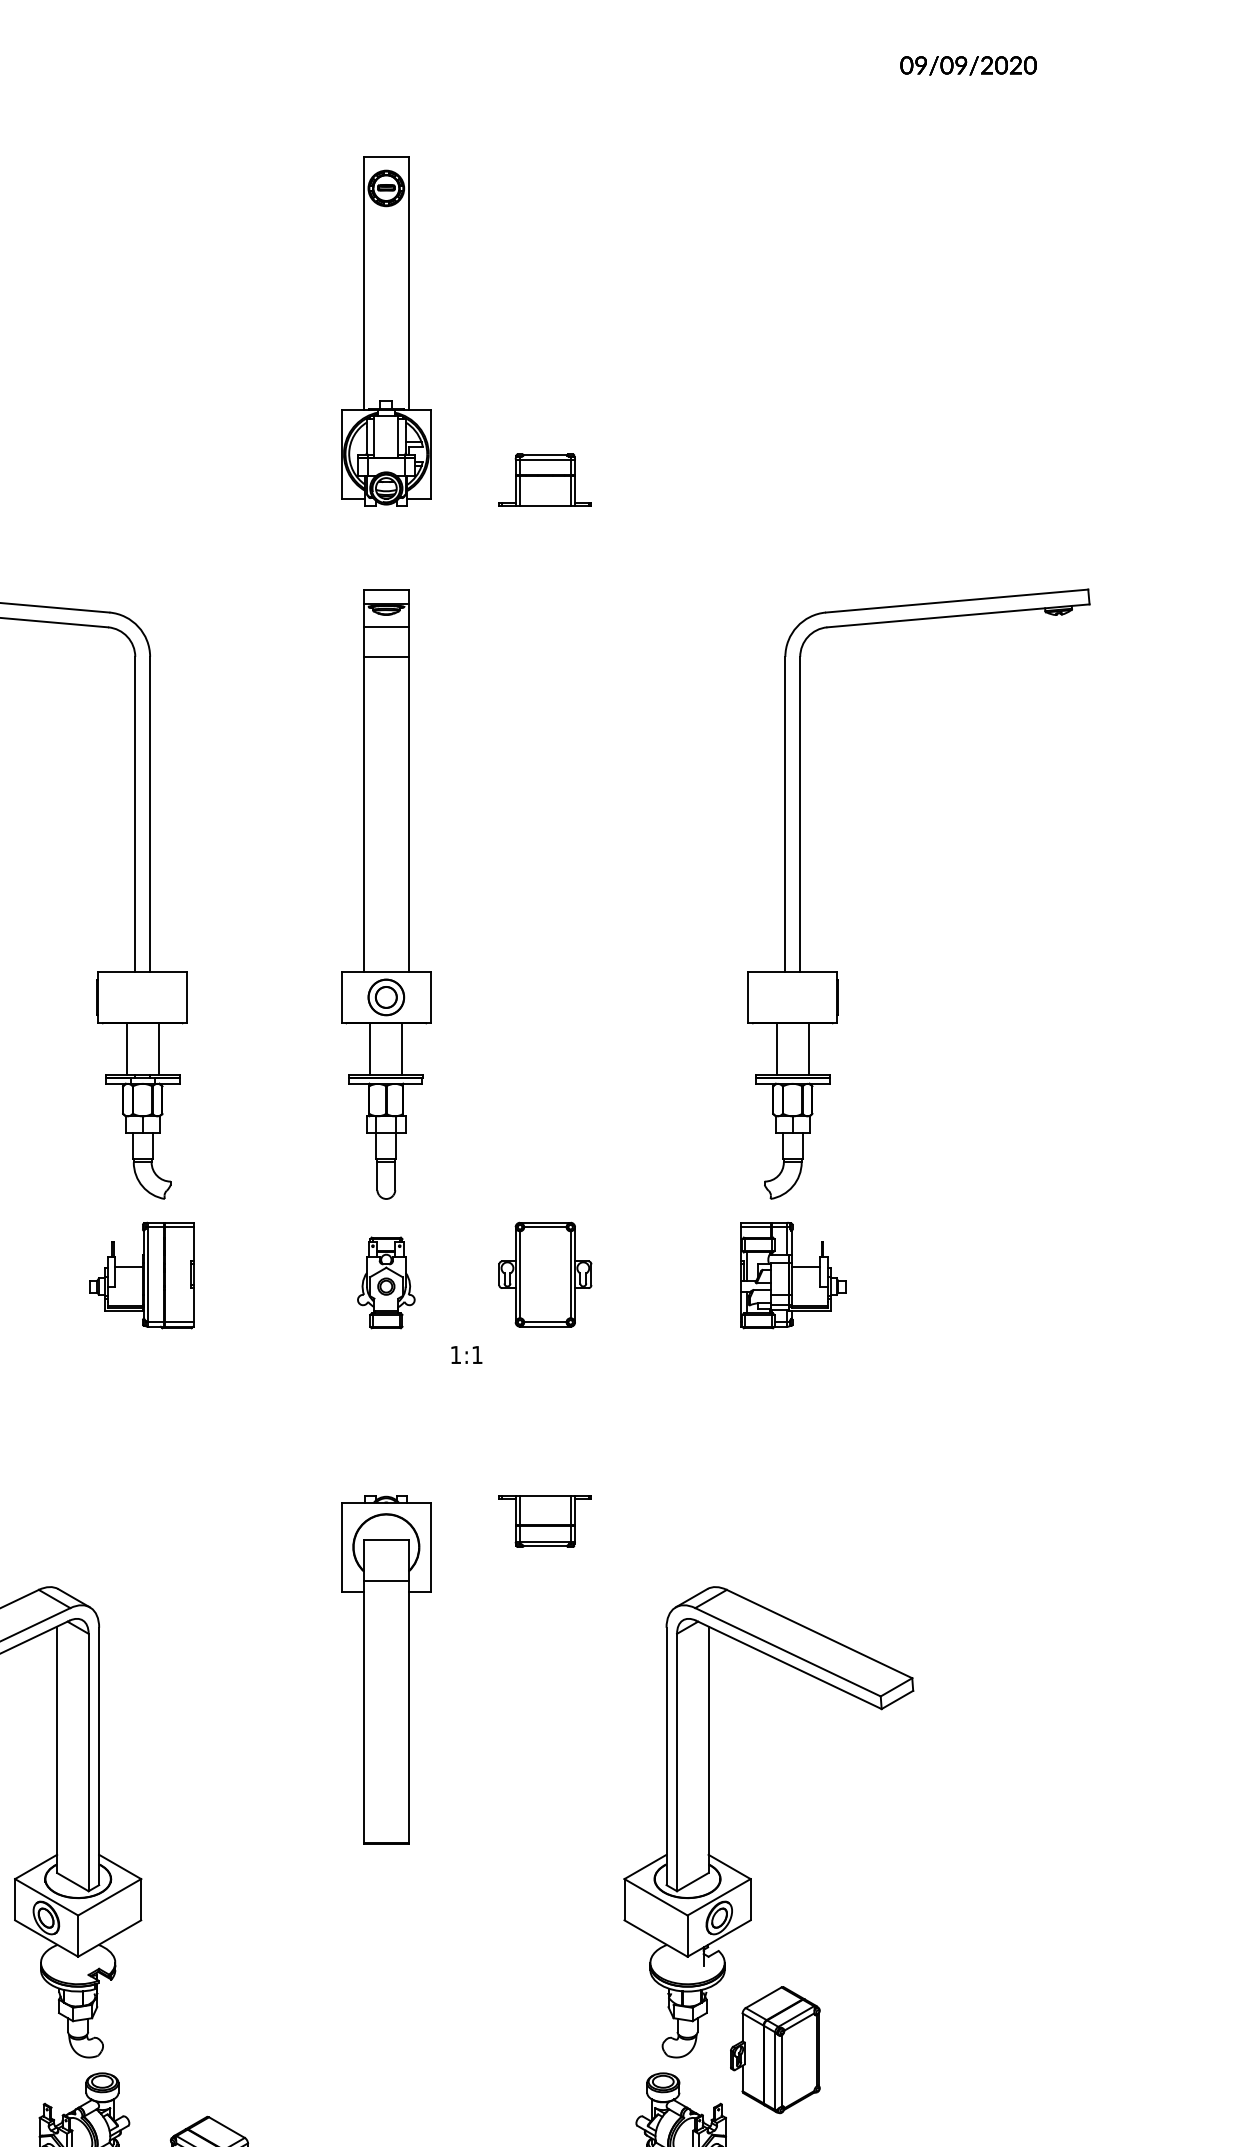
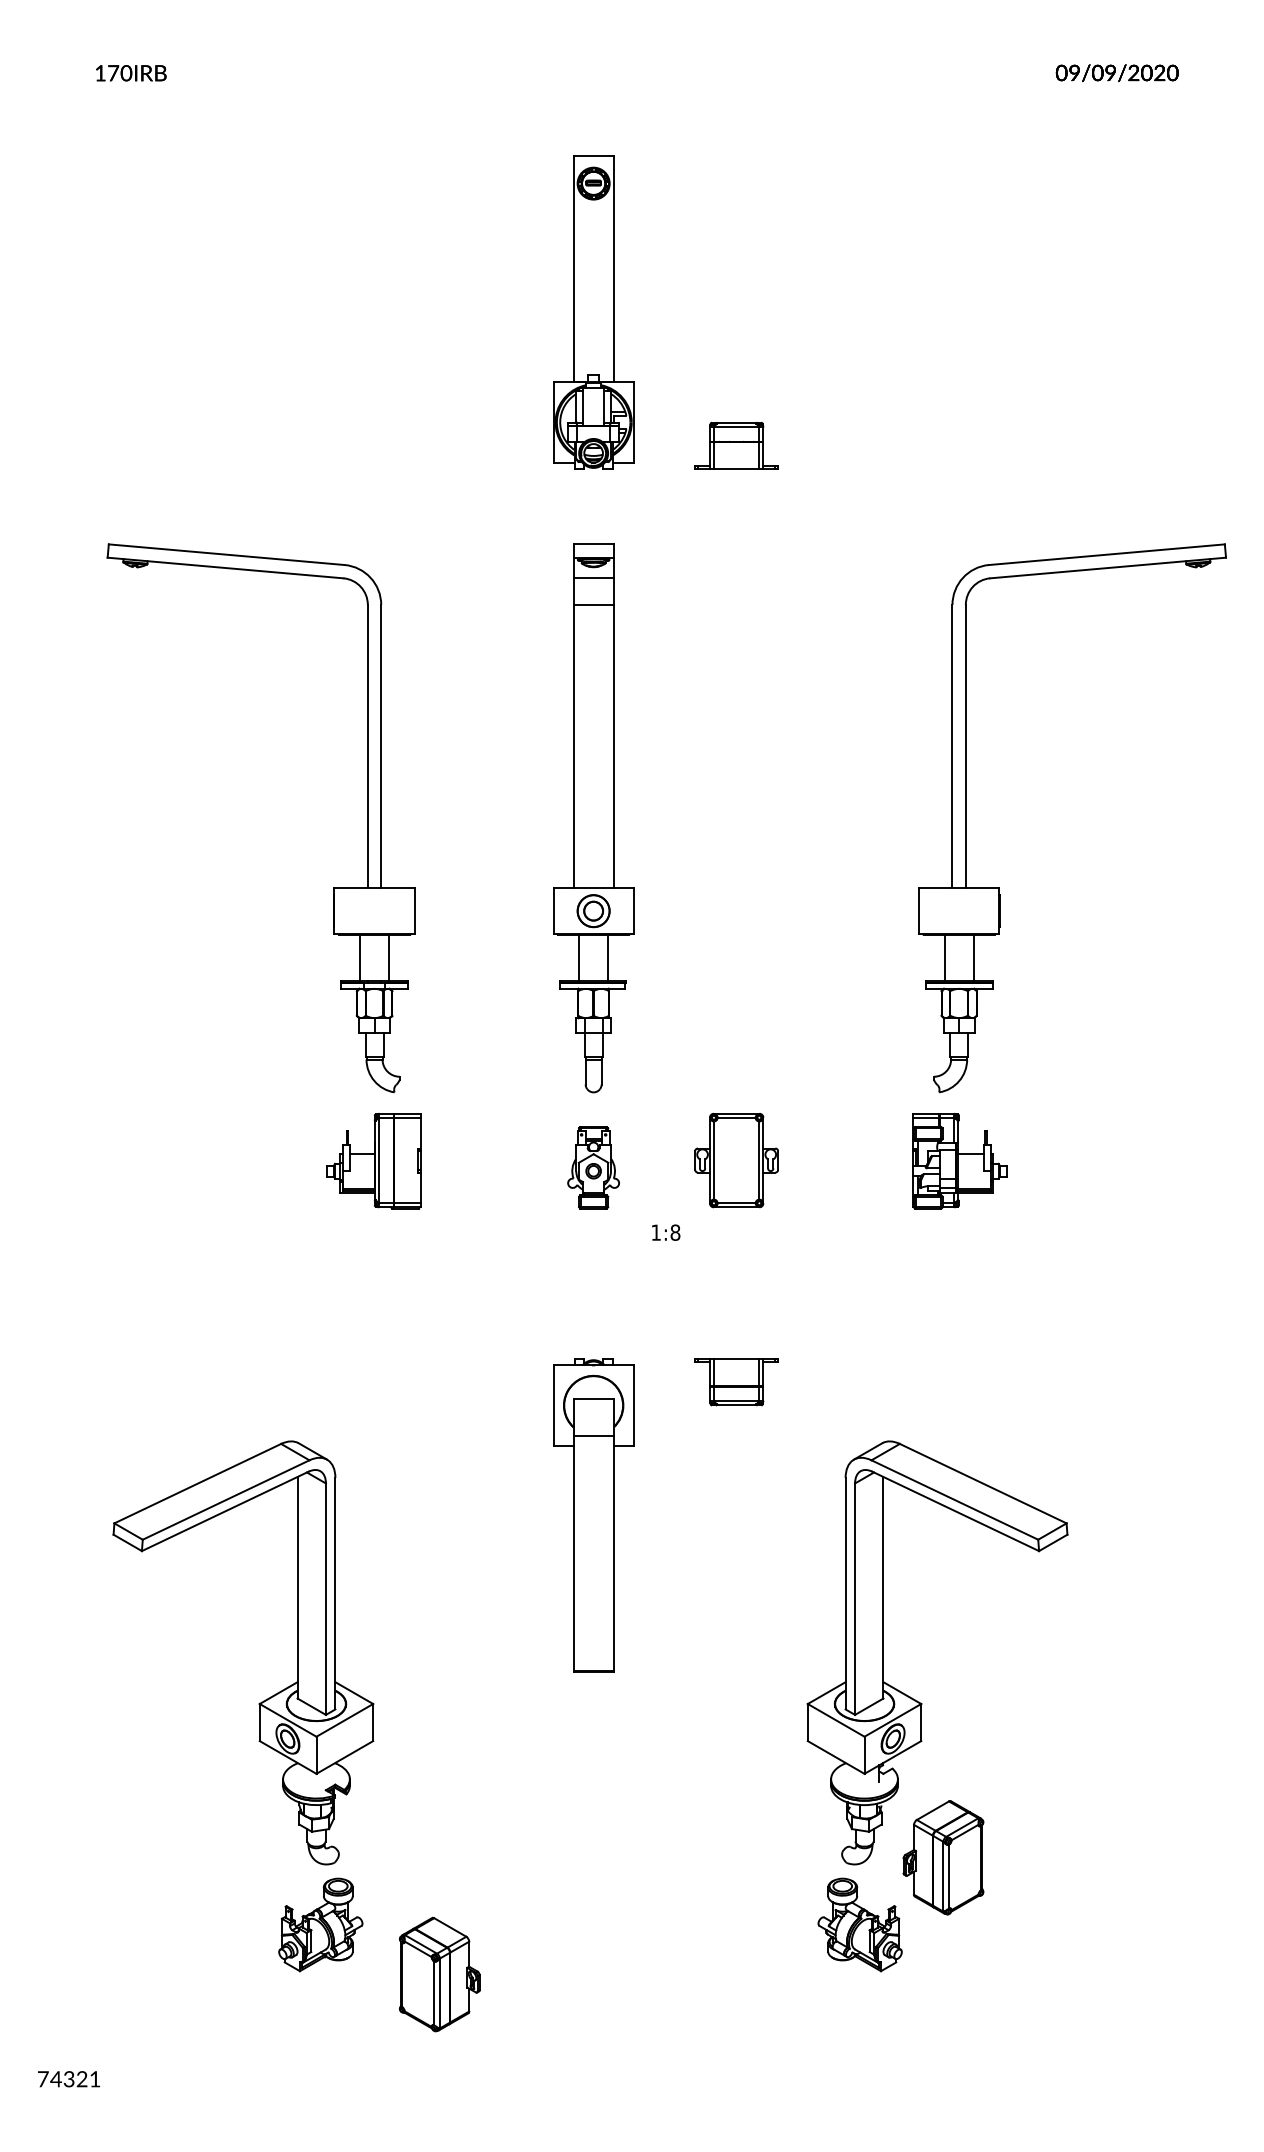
text: (477, 1354) -> (675, 1232), 1:1 -> 1:8

